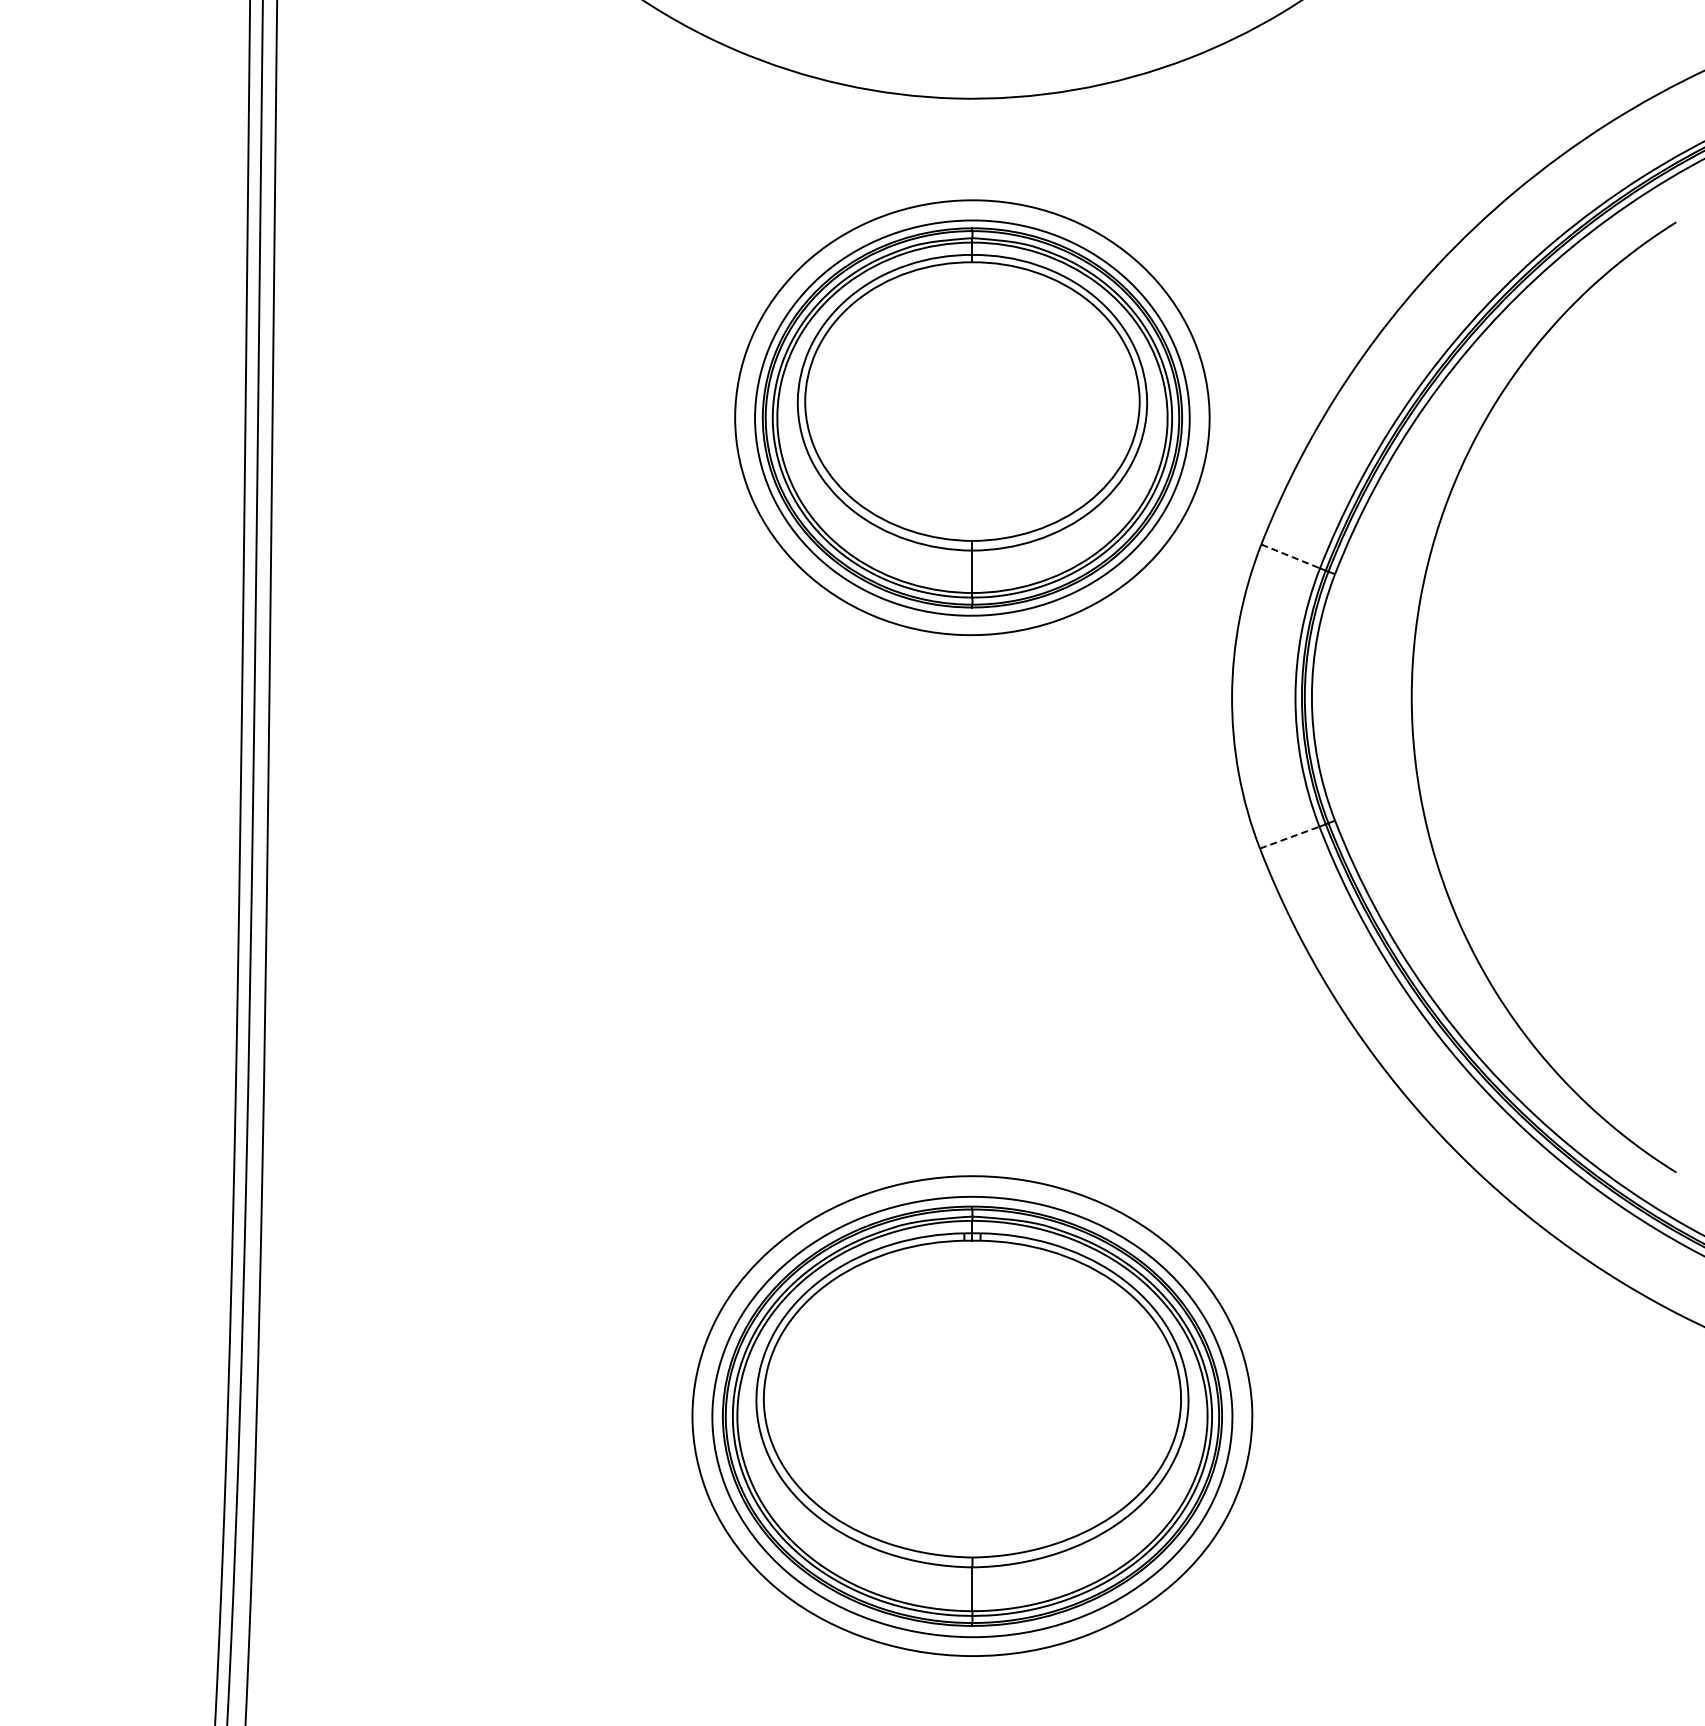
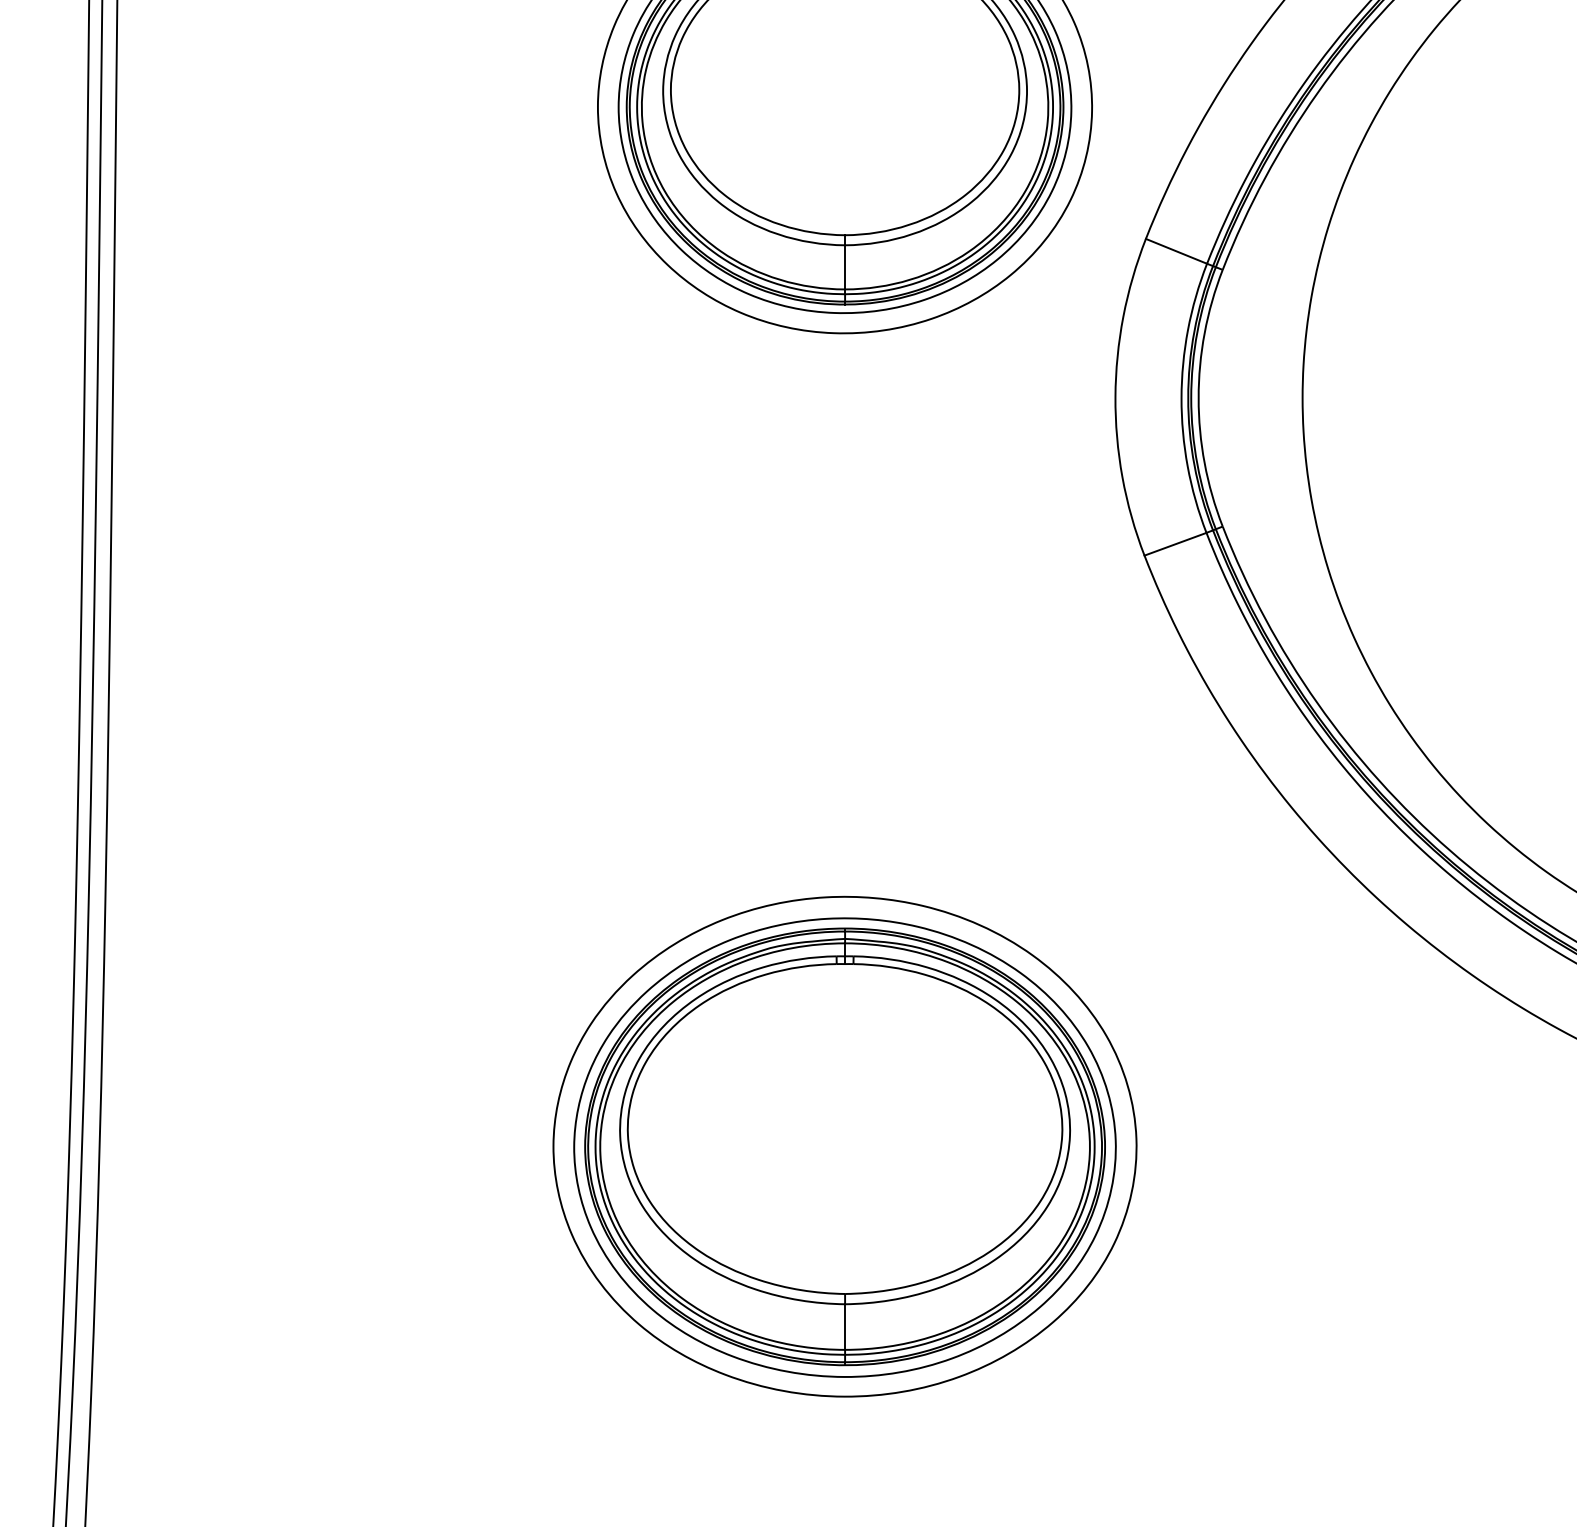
line: (1290, 556) -> (1176, 251), dashed -> solid
line: (1289, 837) -> (1175, 544), dashed -> solid

